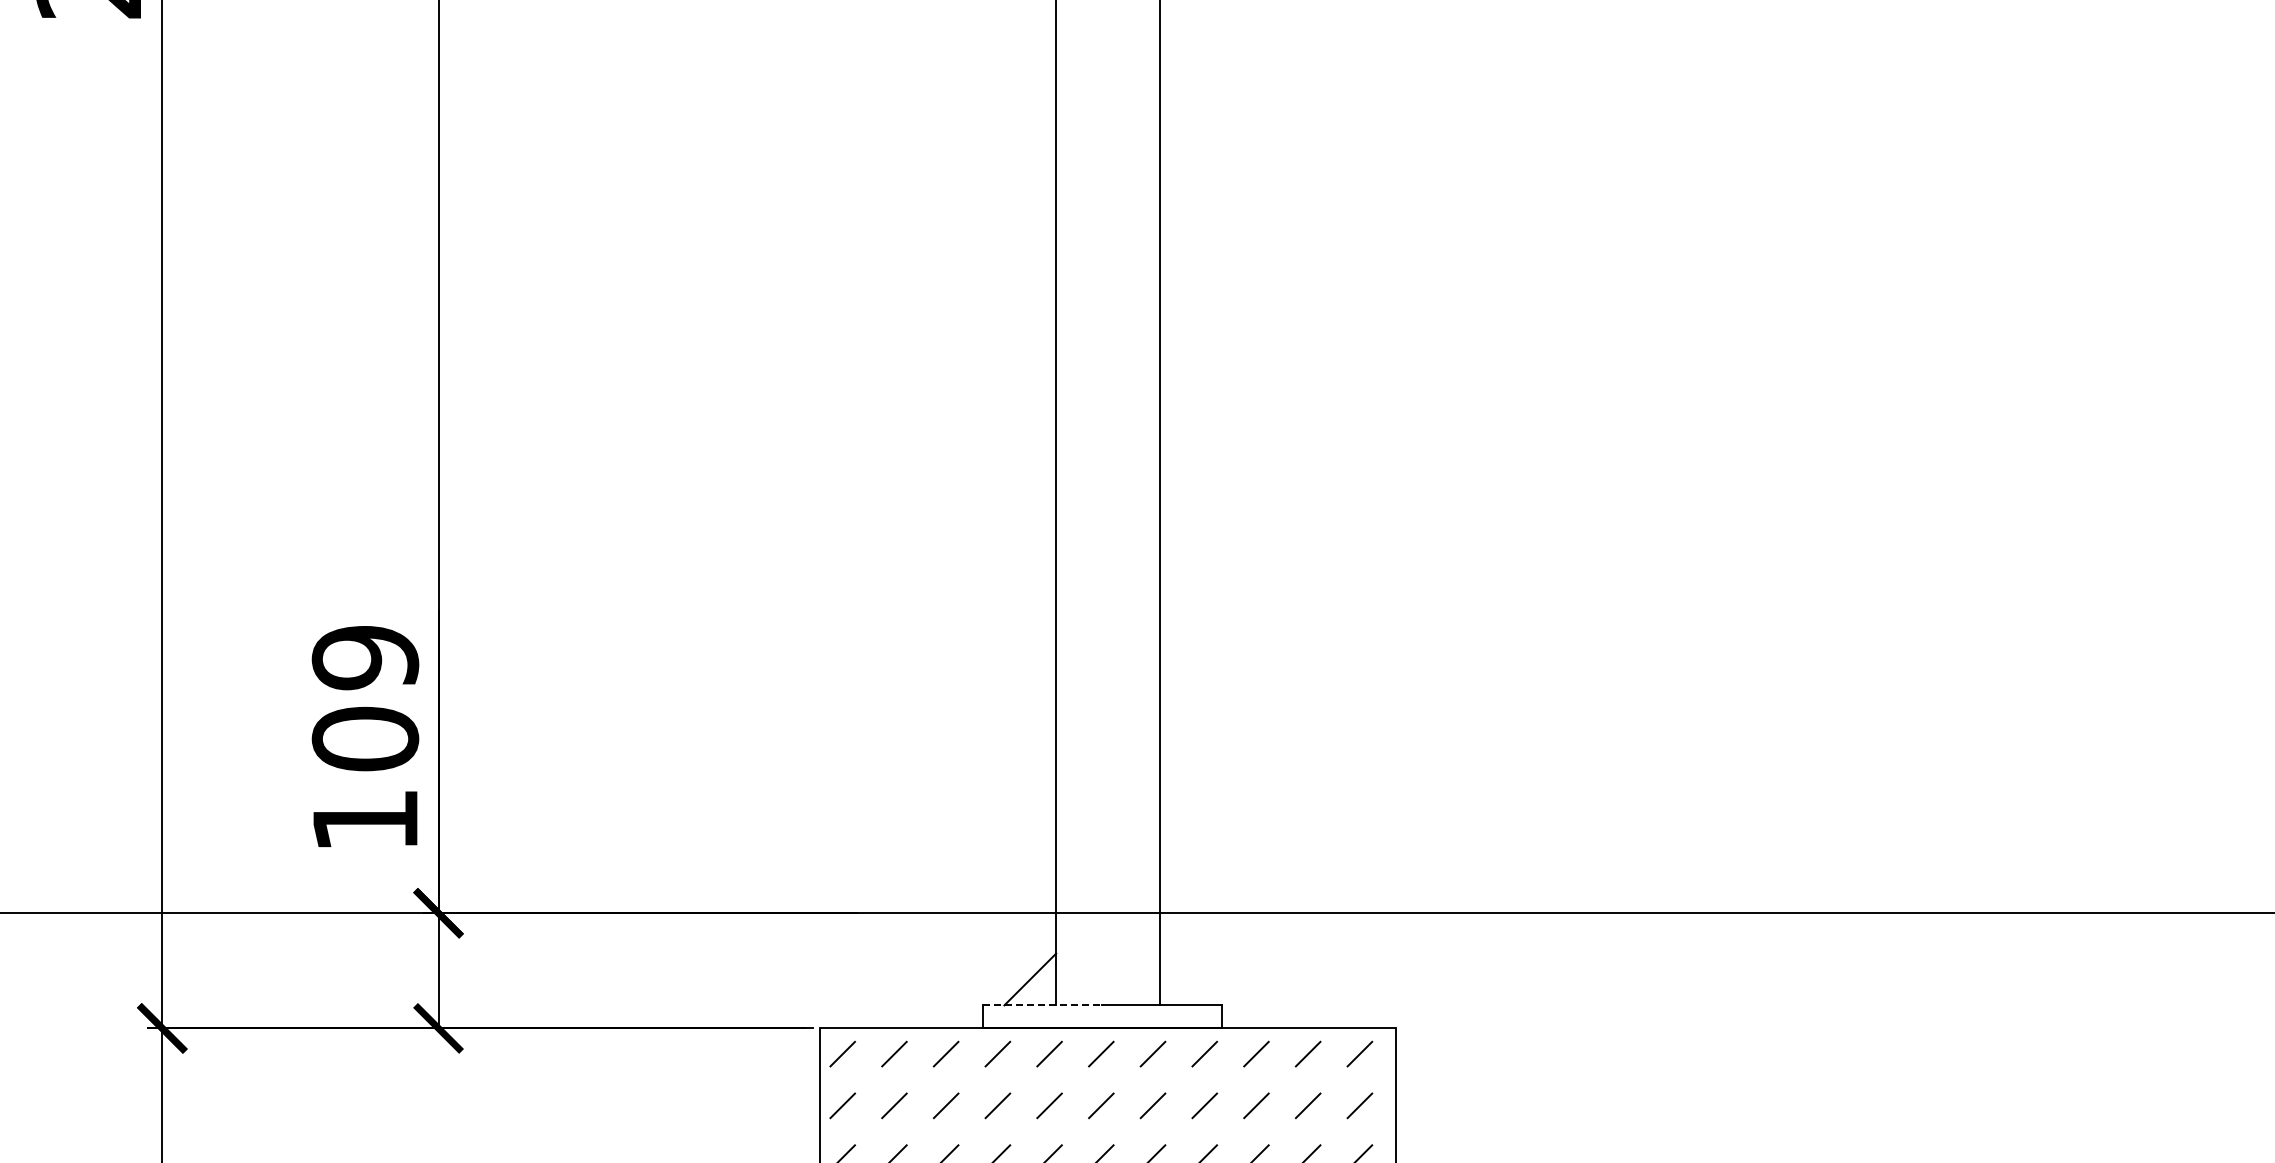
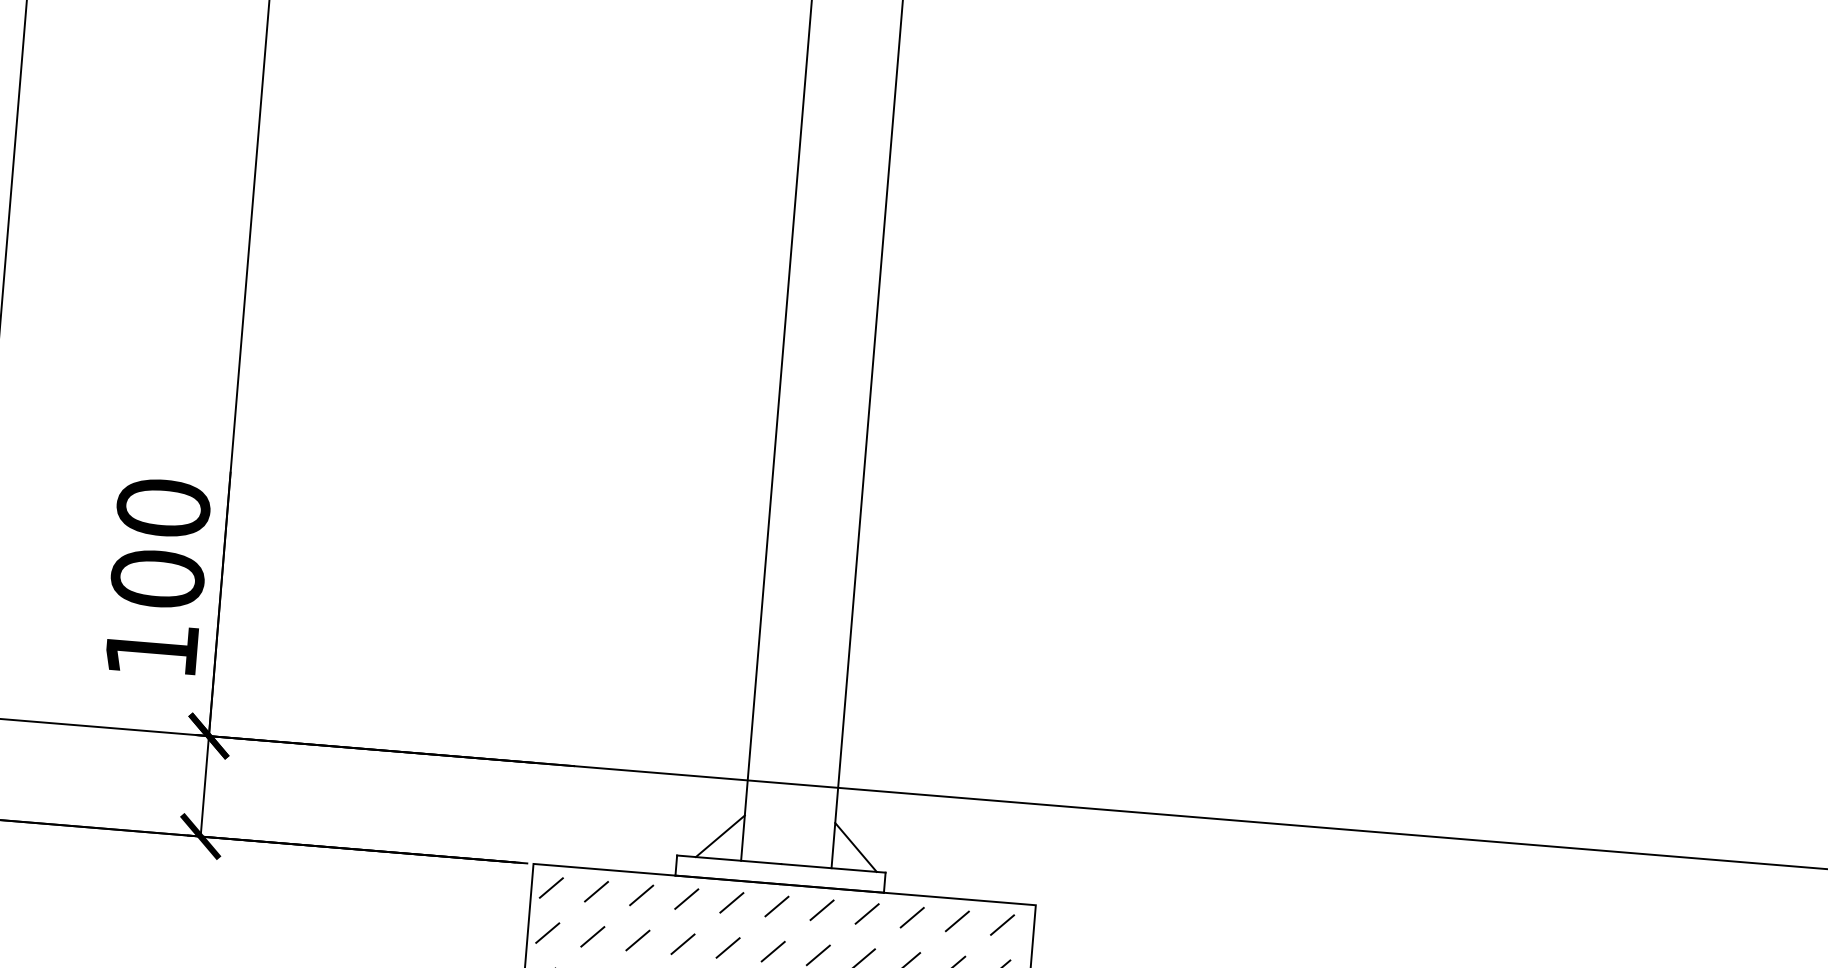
text: (365, 657) -> (163, 507), 109 -> 100
line: (1185, 979) -> (855, 847), added
line: (1042, 1005) -> (729, 859), dashed -> solid

